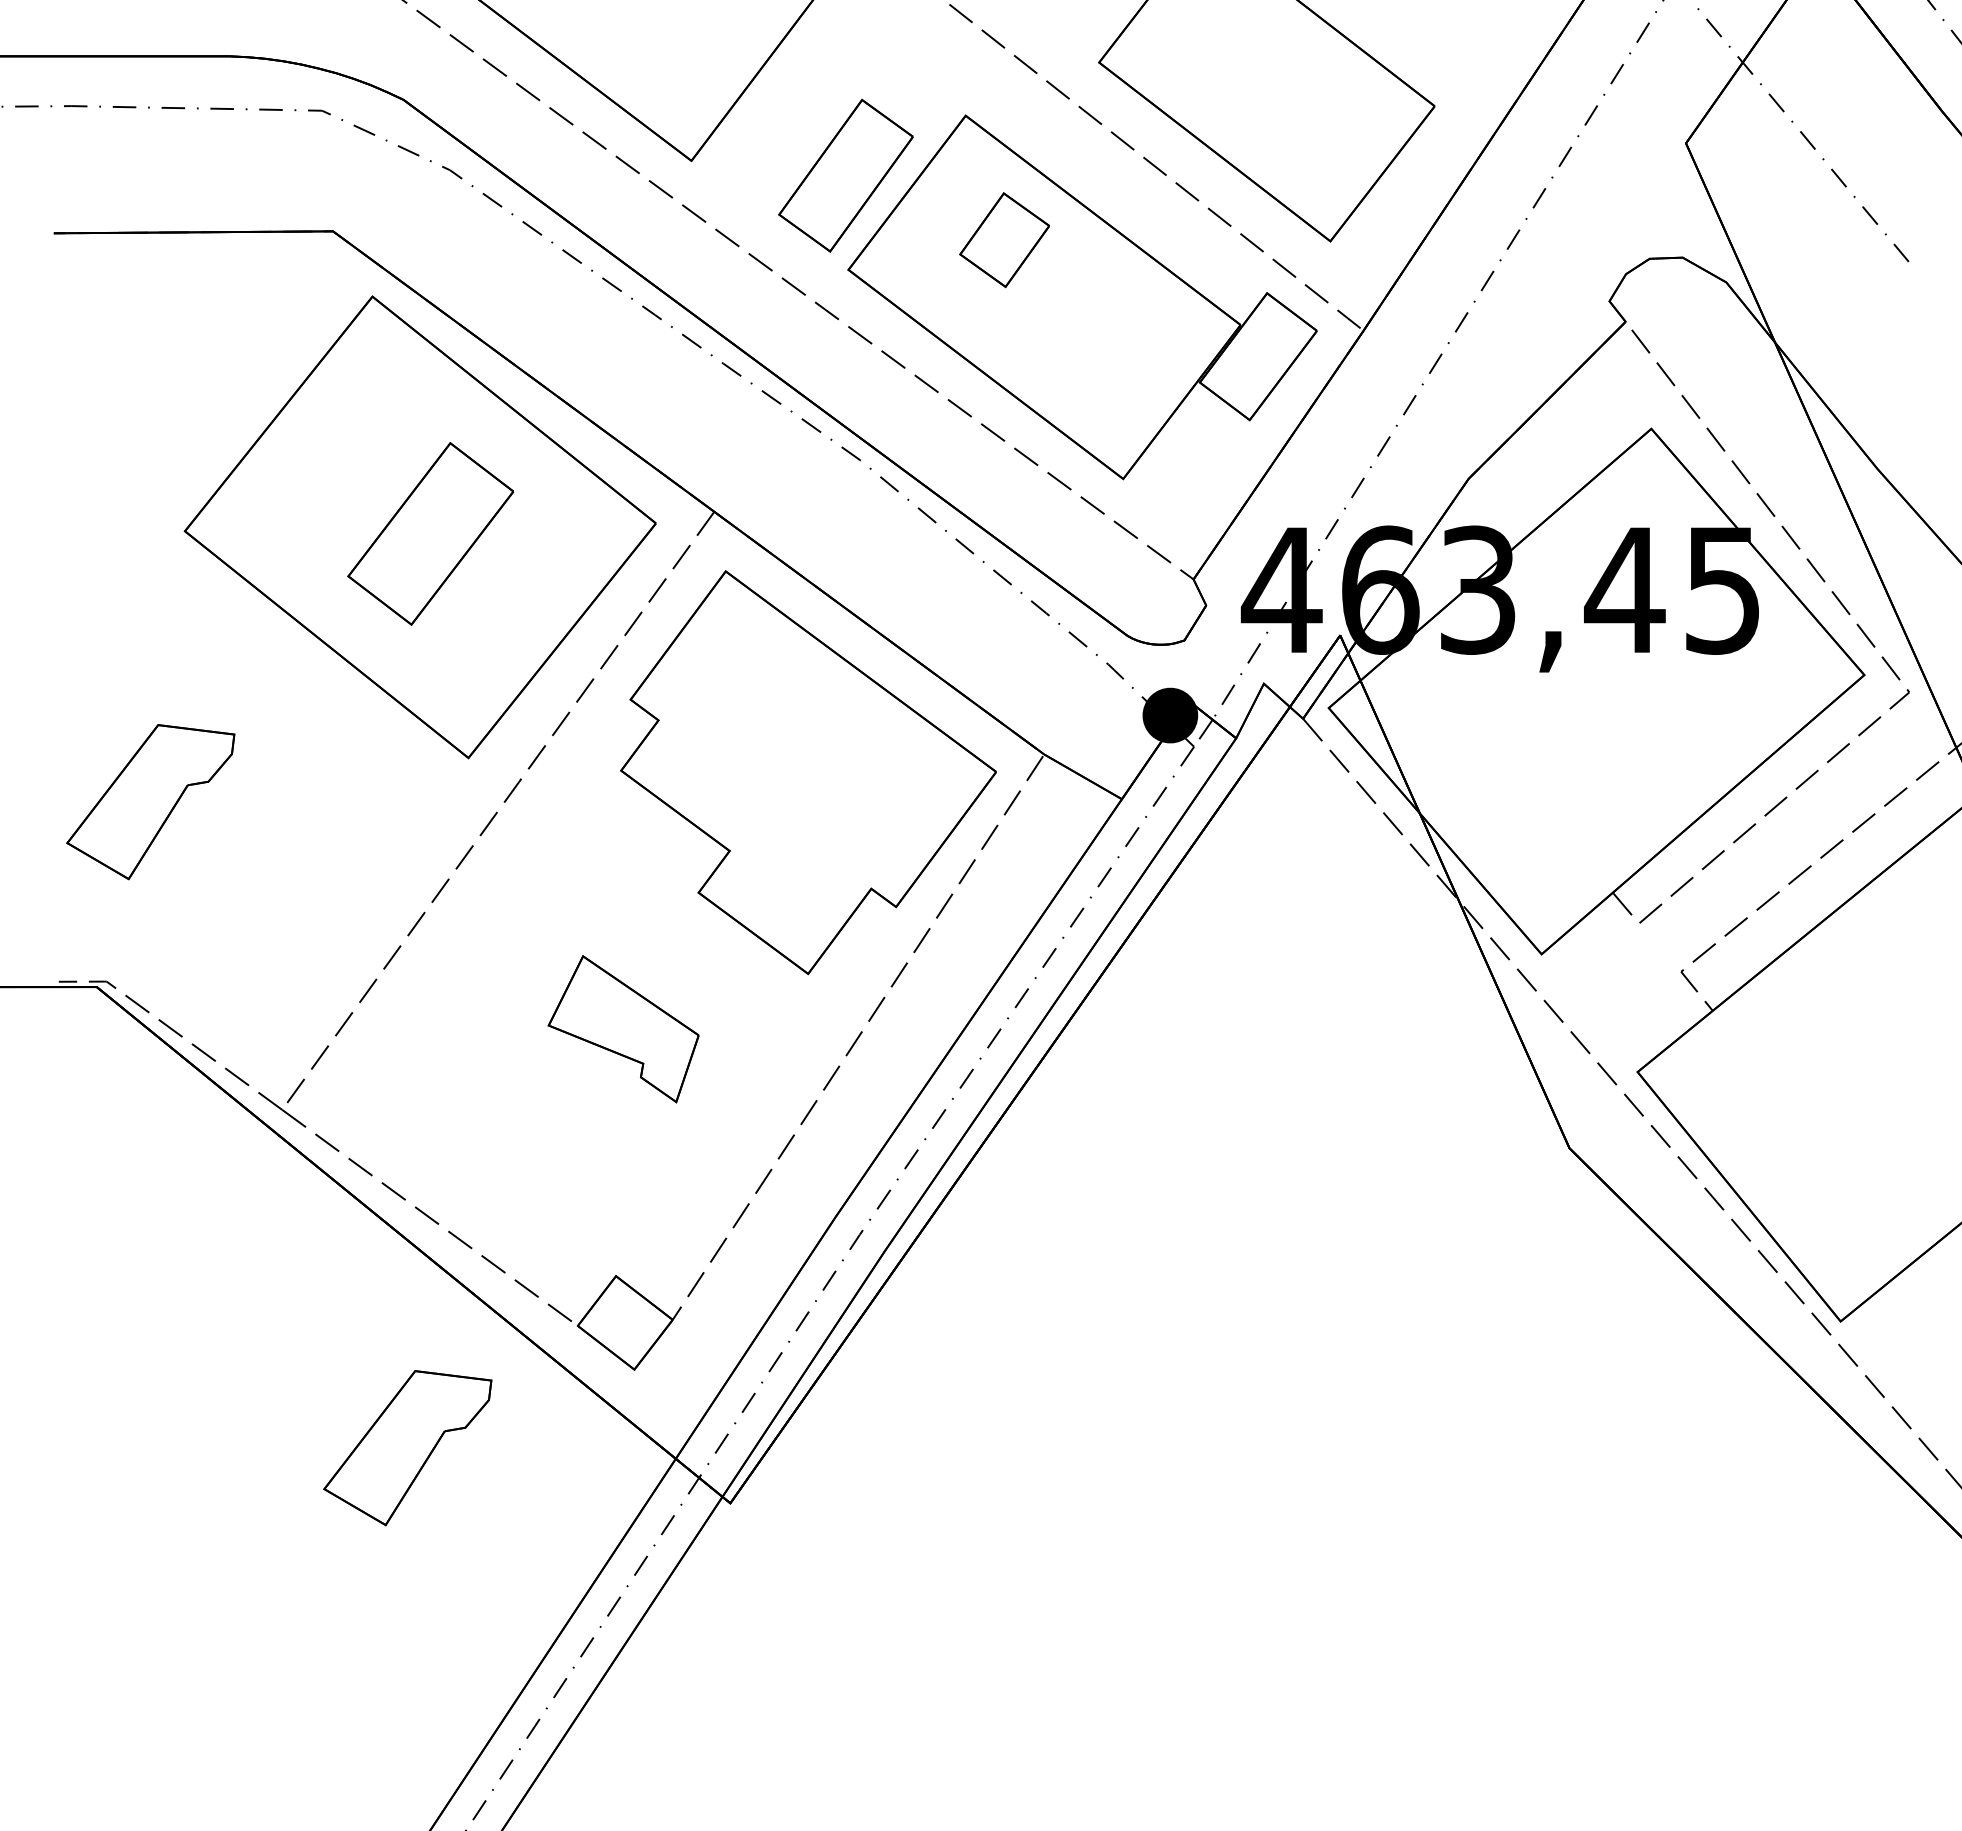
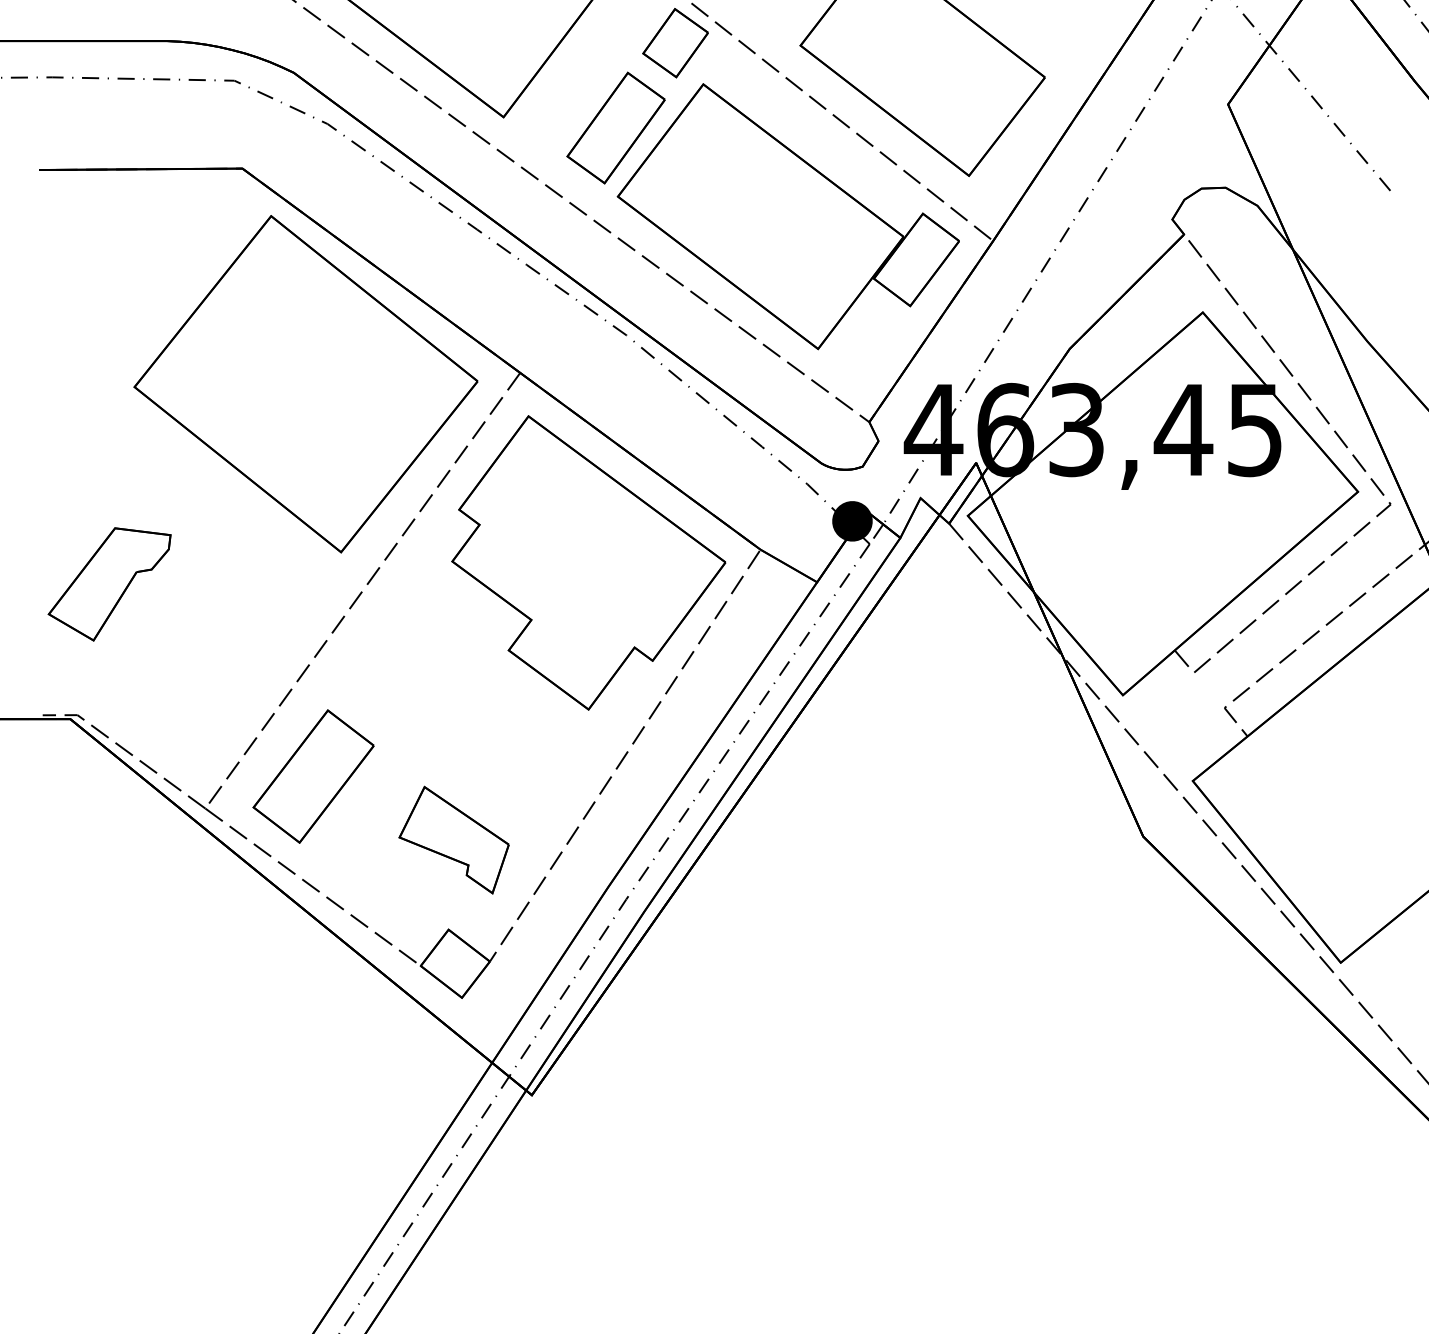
part: (1004, 240) -> (675, 43), moved
part: (430, 533) -> (313, 776), moved
part: (623, 1029) -> (454, 840), moved
part: (407, 1448) -> (296, 1055), removed

